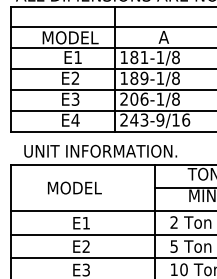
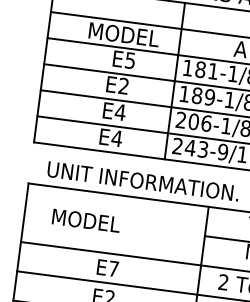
text: (77, 57) -> (129, 60), E1 -> E5
text: (75, 98) -> (120, 111), E3 -> E4
text: (74, 187) -> (86, 220), moved
text: (85, 223) -> (112, 269), E1 -> E7

